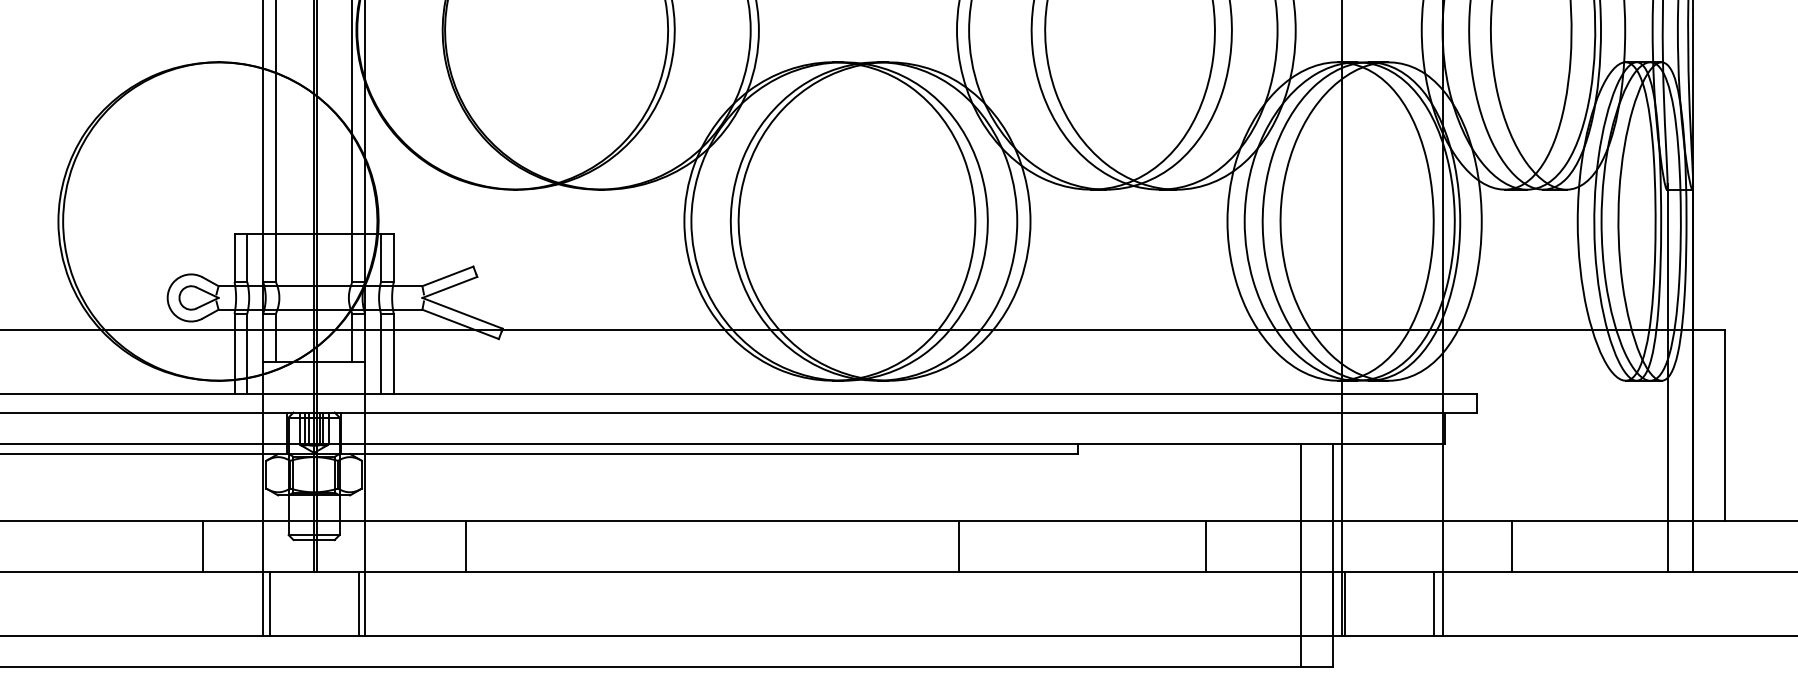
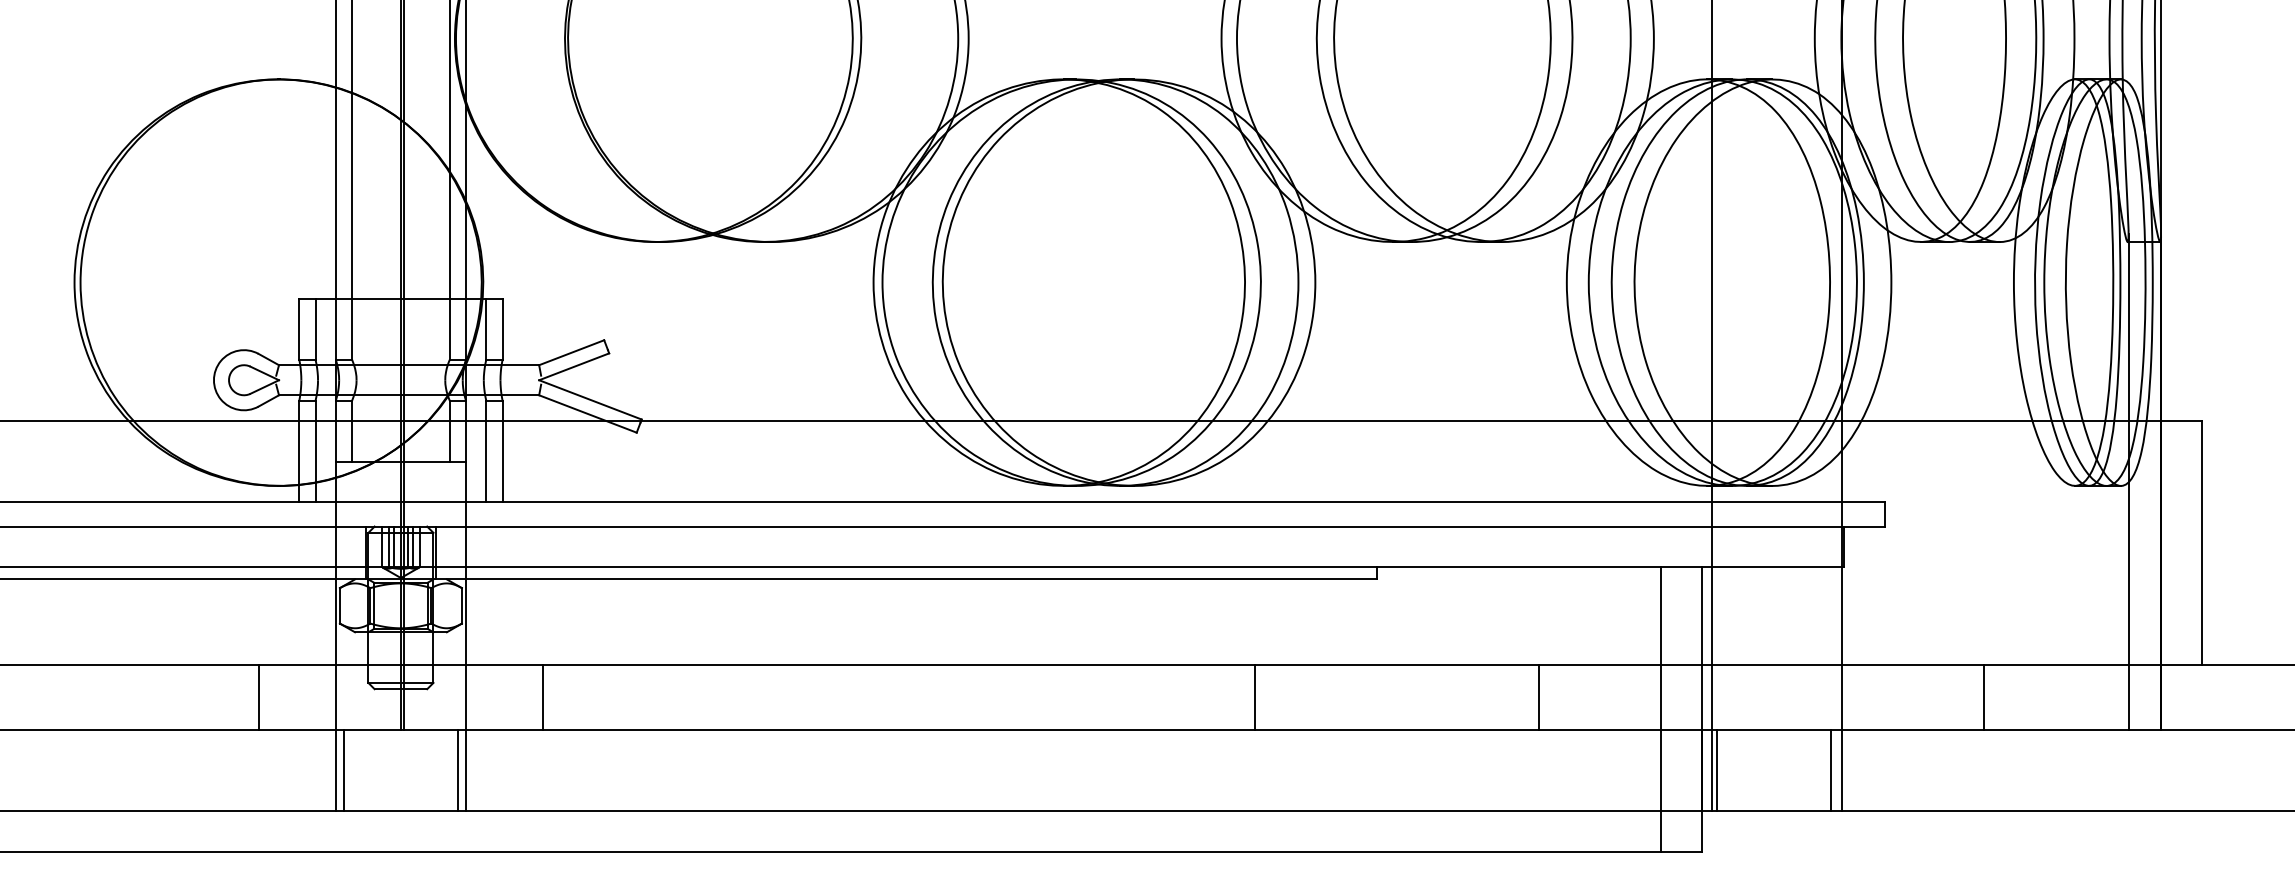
line: (465, 545) -> (543, 696), moved
line: (958, 545) -> (1254, 696), moved
line: (1511, 545) -> (1983, 696), moved

